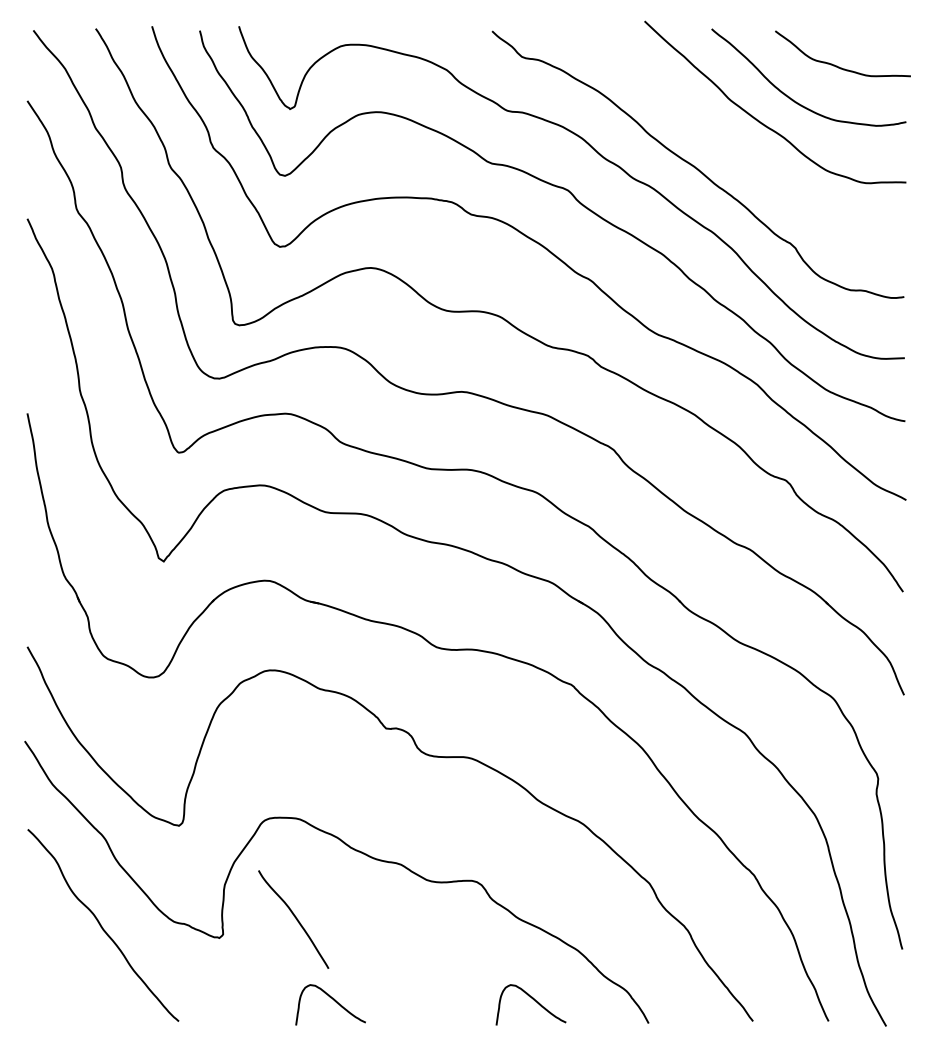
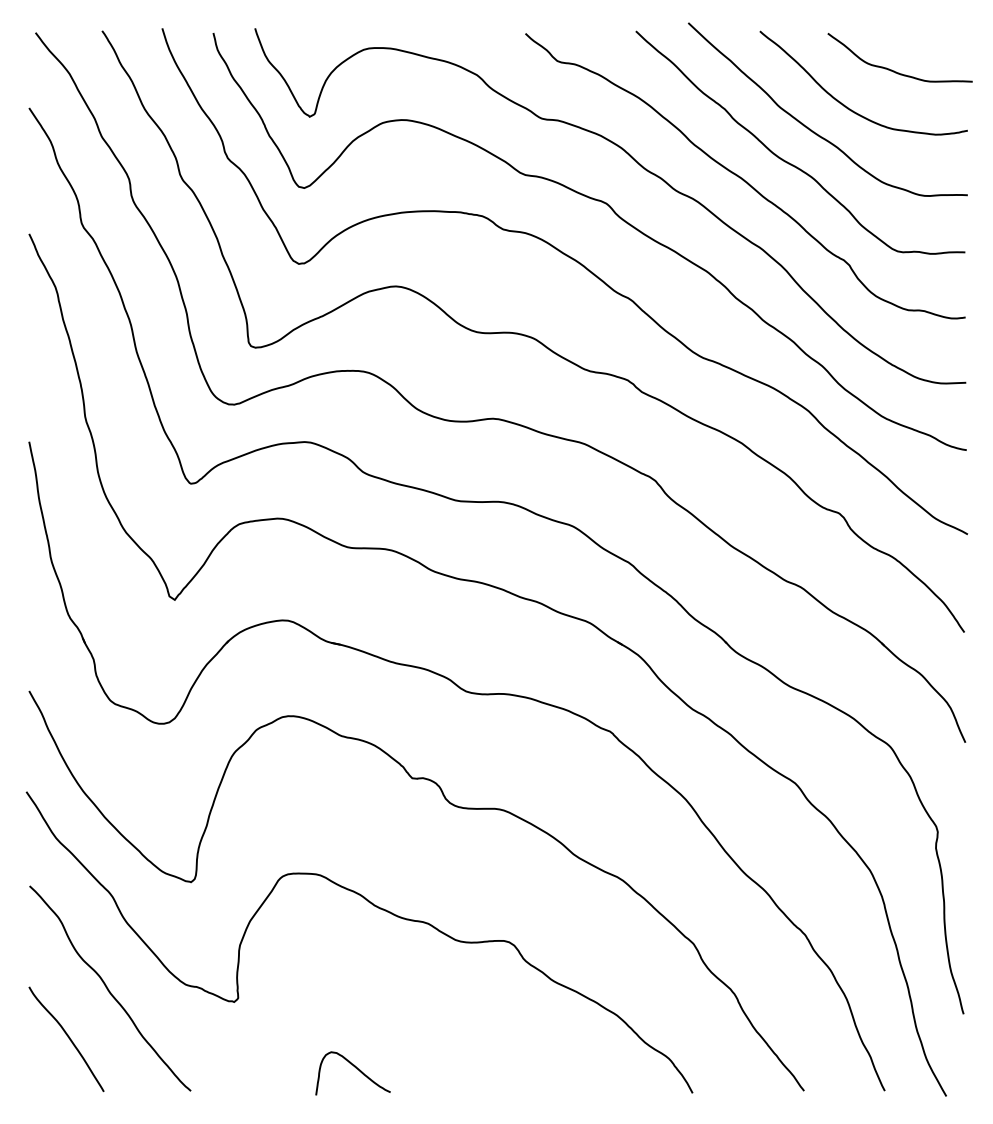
curve: (739, 151) -> (789, 162), added
curve: (294, 917) -> (67, 1037), moved
curve: (533, 1000) -> (569, 1068), removed

